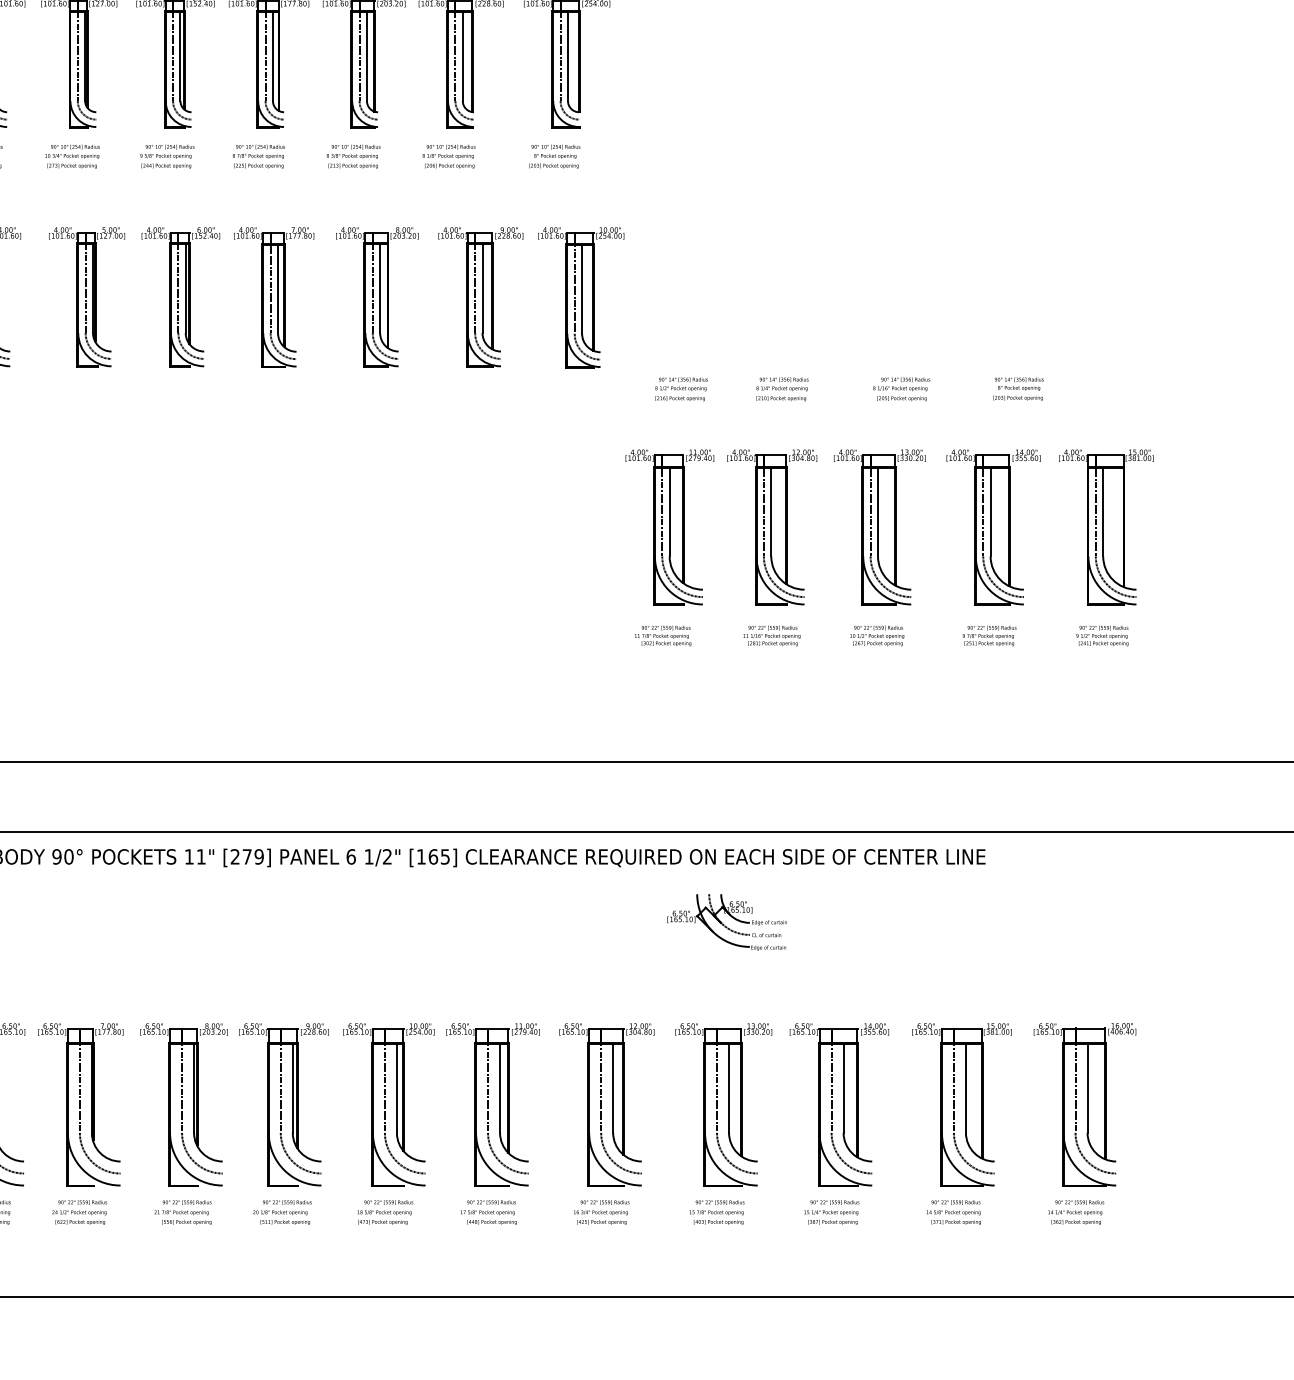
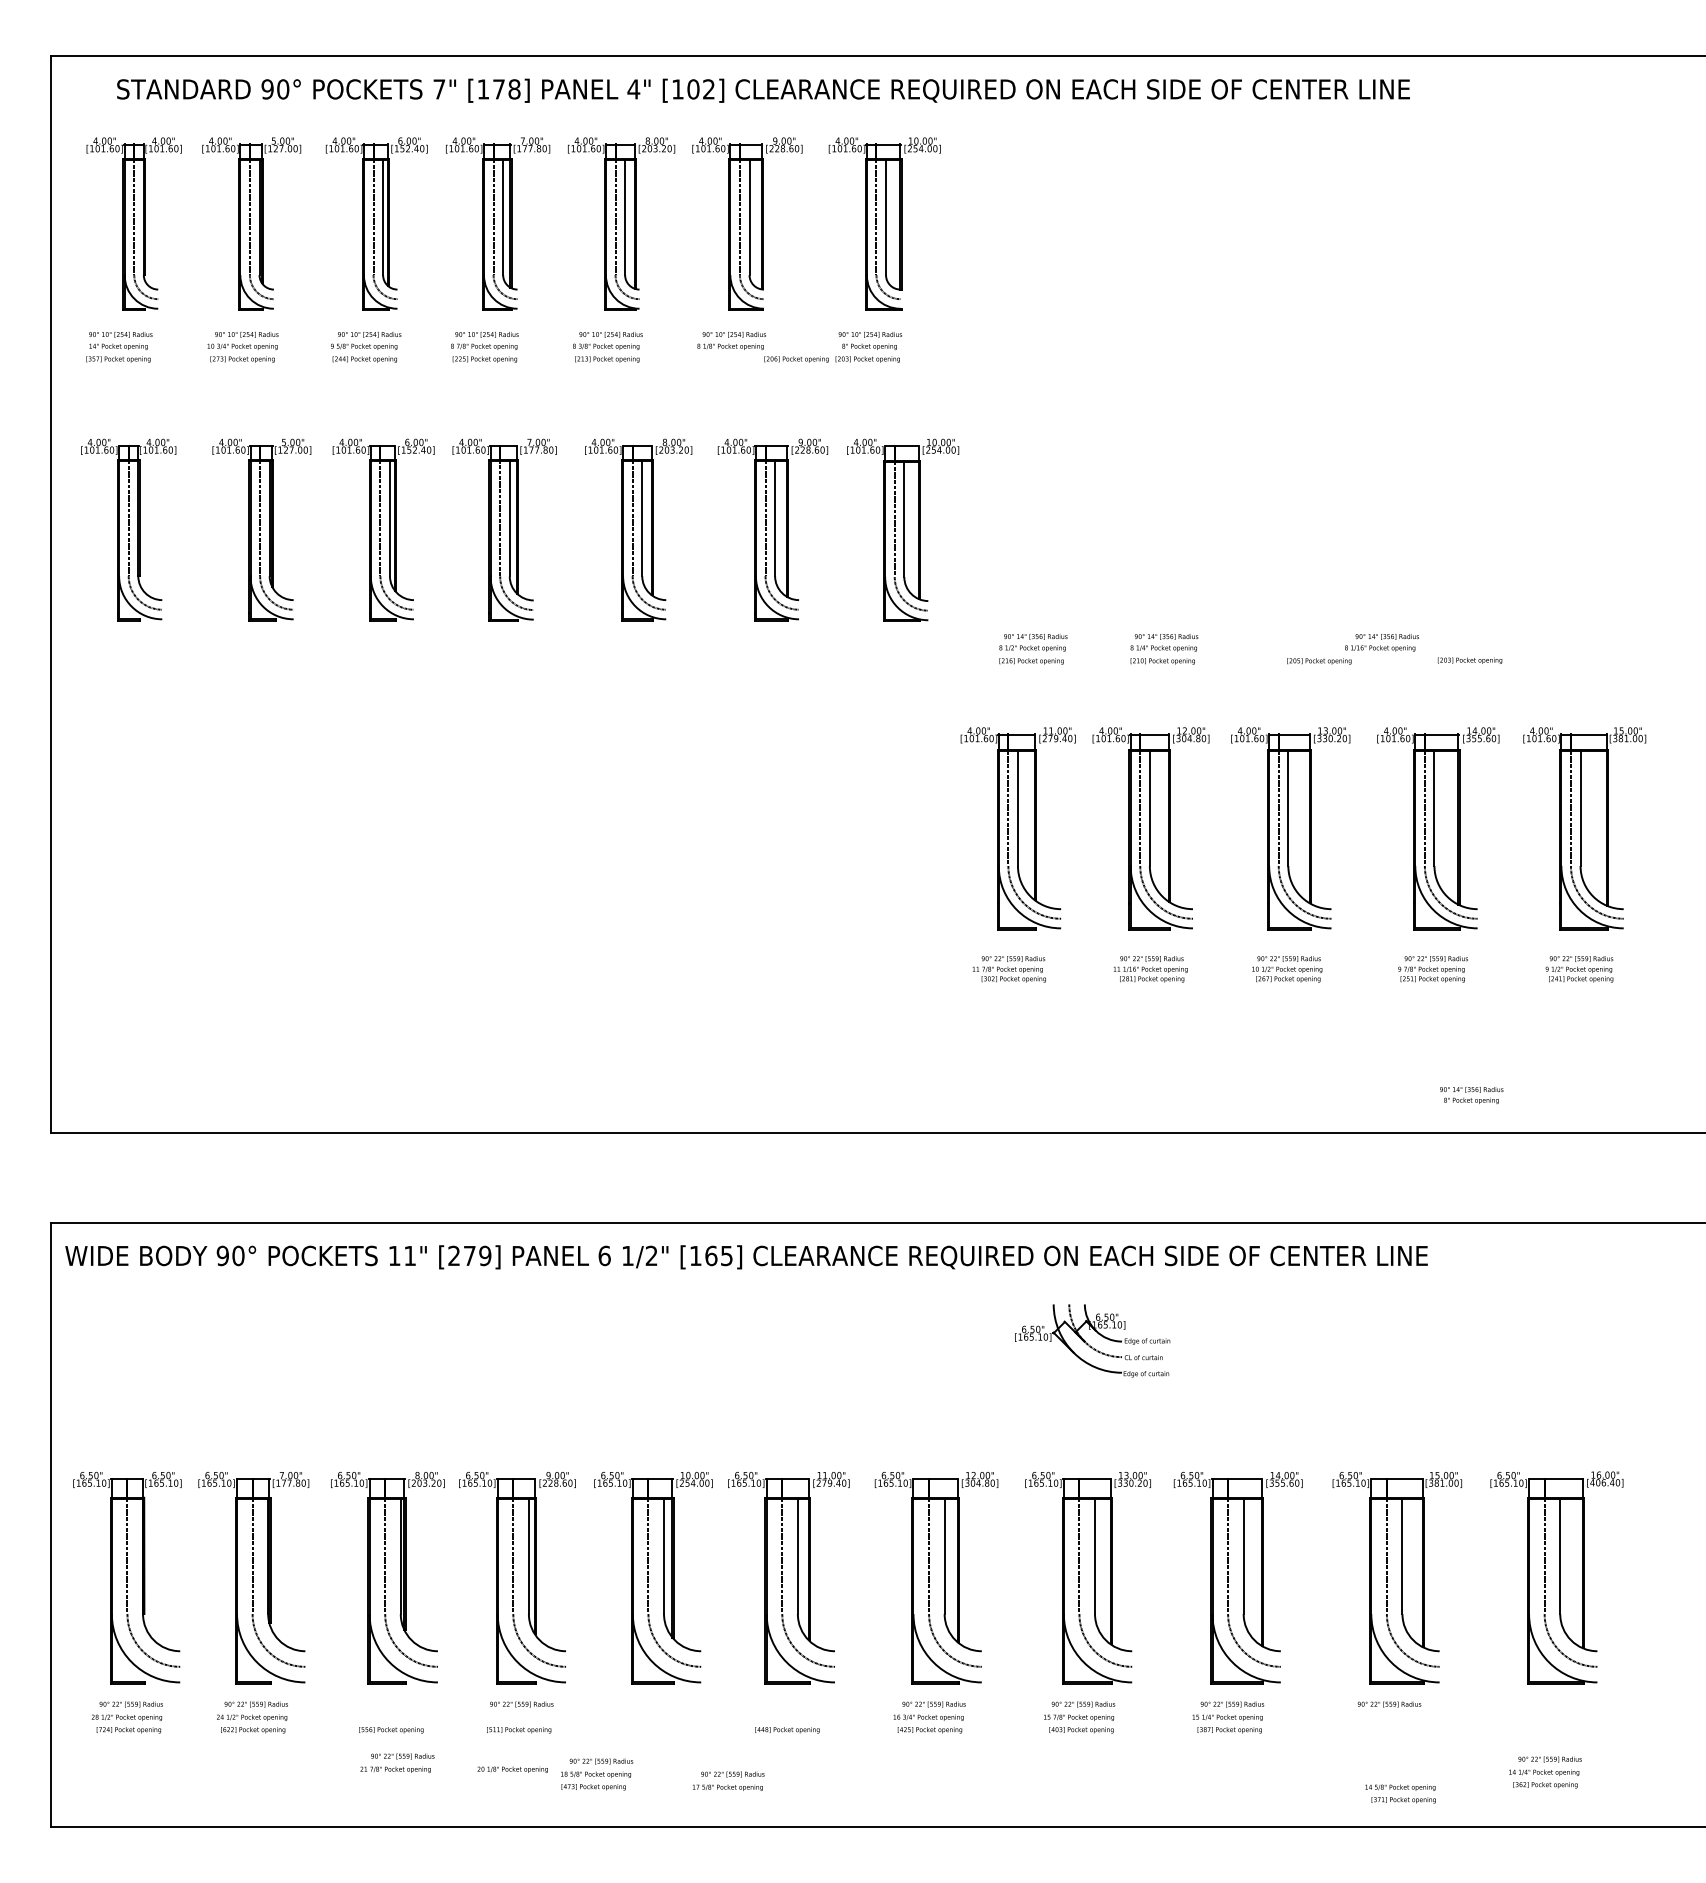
text: (449, 166) -> (796, 359), moved
text: (901, 384) -> (1381, 642), moved
text: (1019, 384) -> (1471, 1095), moved
text: (183, 1207) -> (397, 1762), moved
text: (488, 1207) -> (728, 1780), moved
text: (280, 1212) -> (512, 1769), moved
text: (385, 1212) -> (597, 1774), moved
text: (1076, 1212) -> (1545, 1772), moved
text: (953, 1217) -> (1400, 1793), moved

